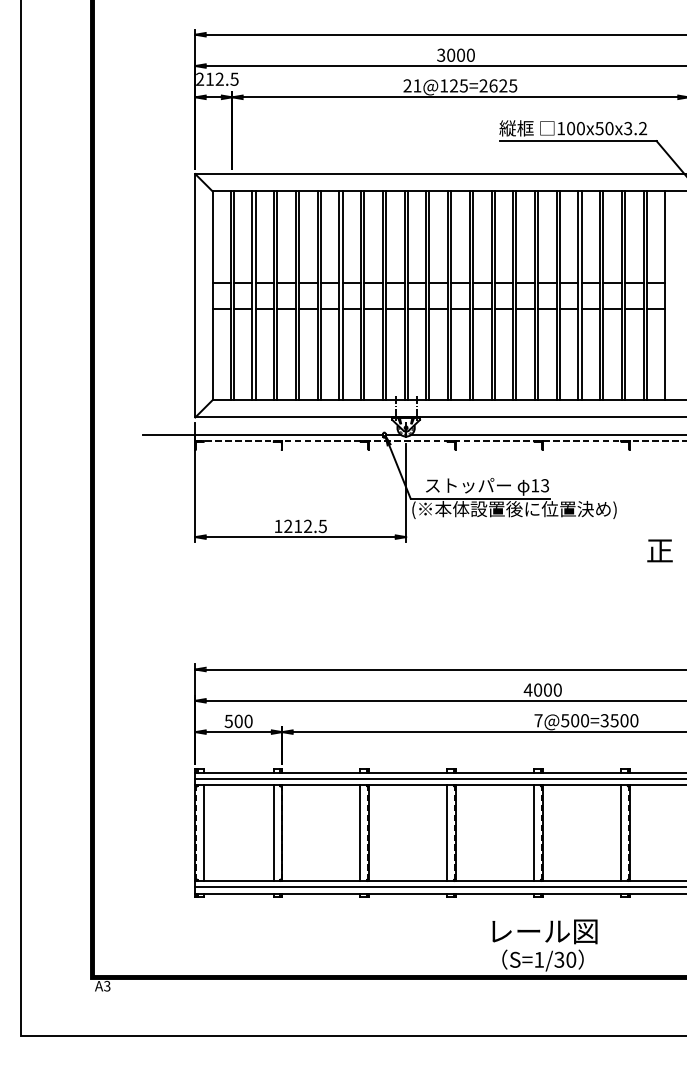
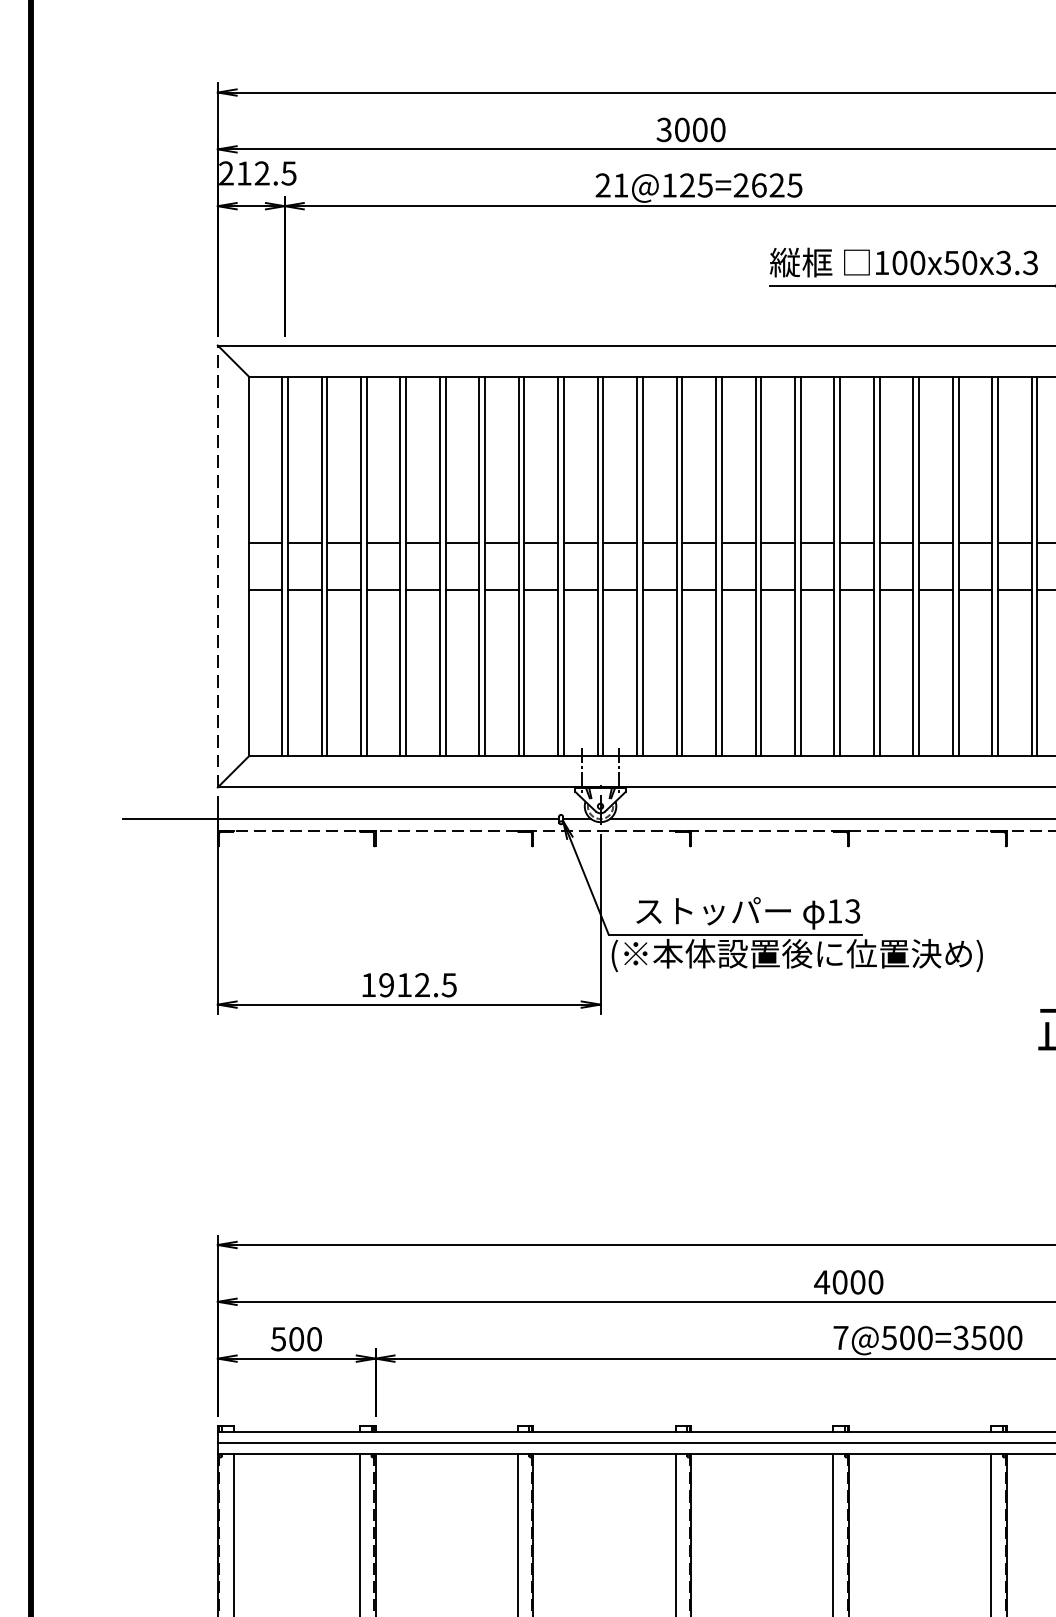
text: (642, 128) -> (1029, 262), 100x50x3.2 -> 100x50x3.3
line: (195, 295) -> (218, 565), solid -> dashed
text: (288, 526) -> (386, 985), 1212.5 -> 1912.5

